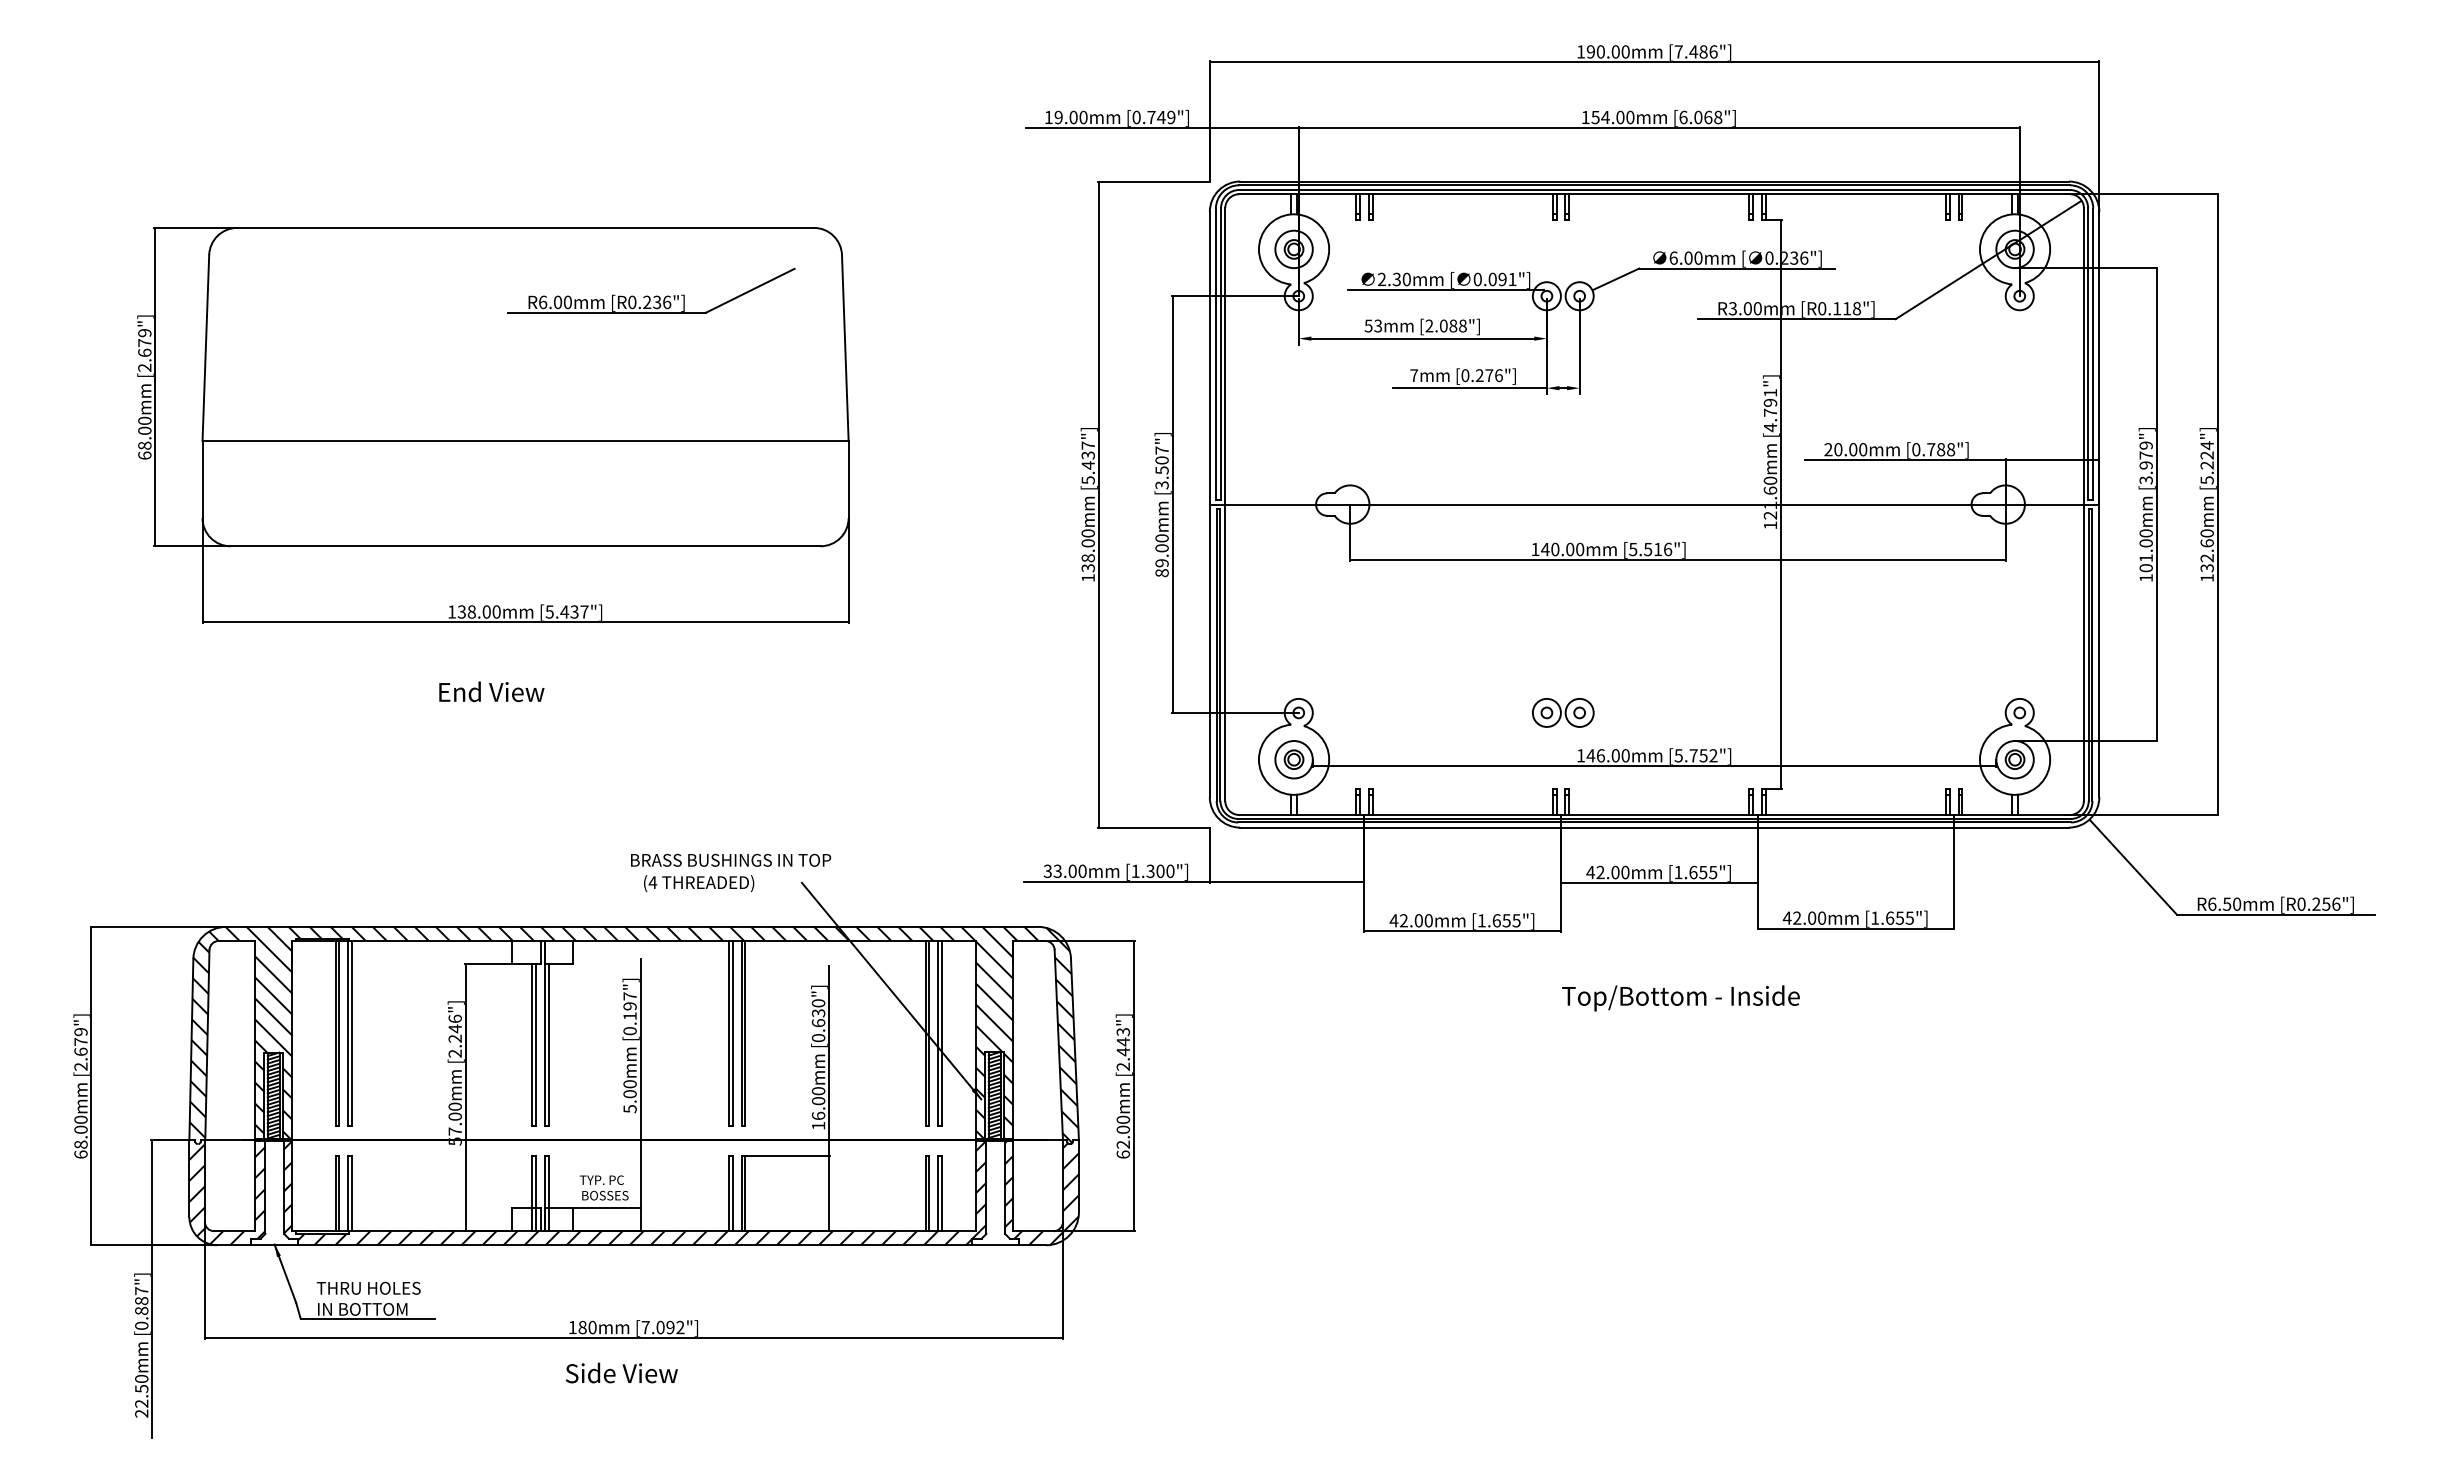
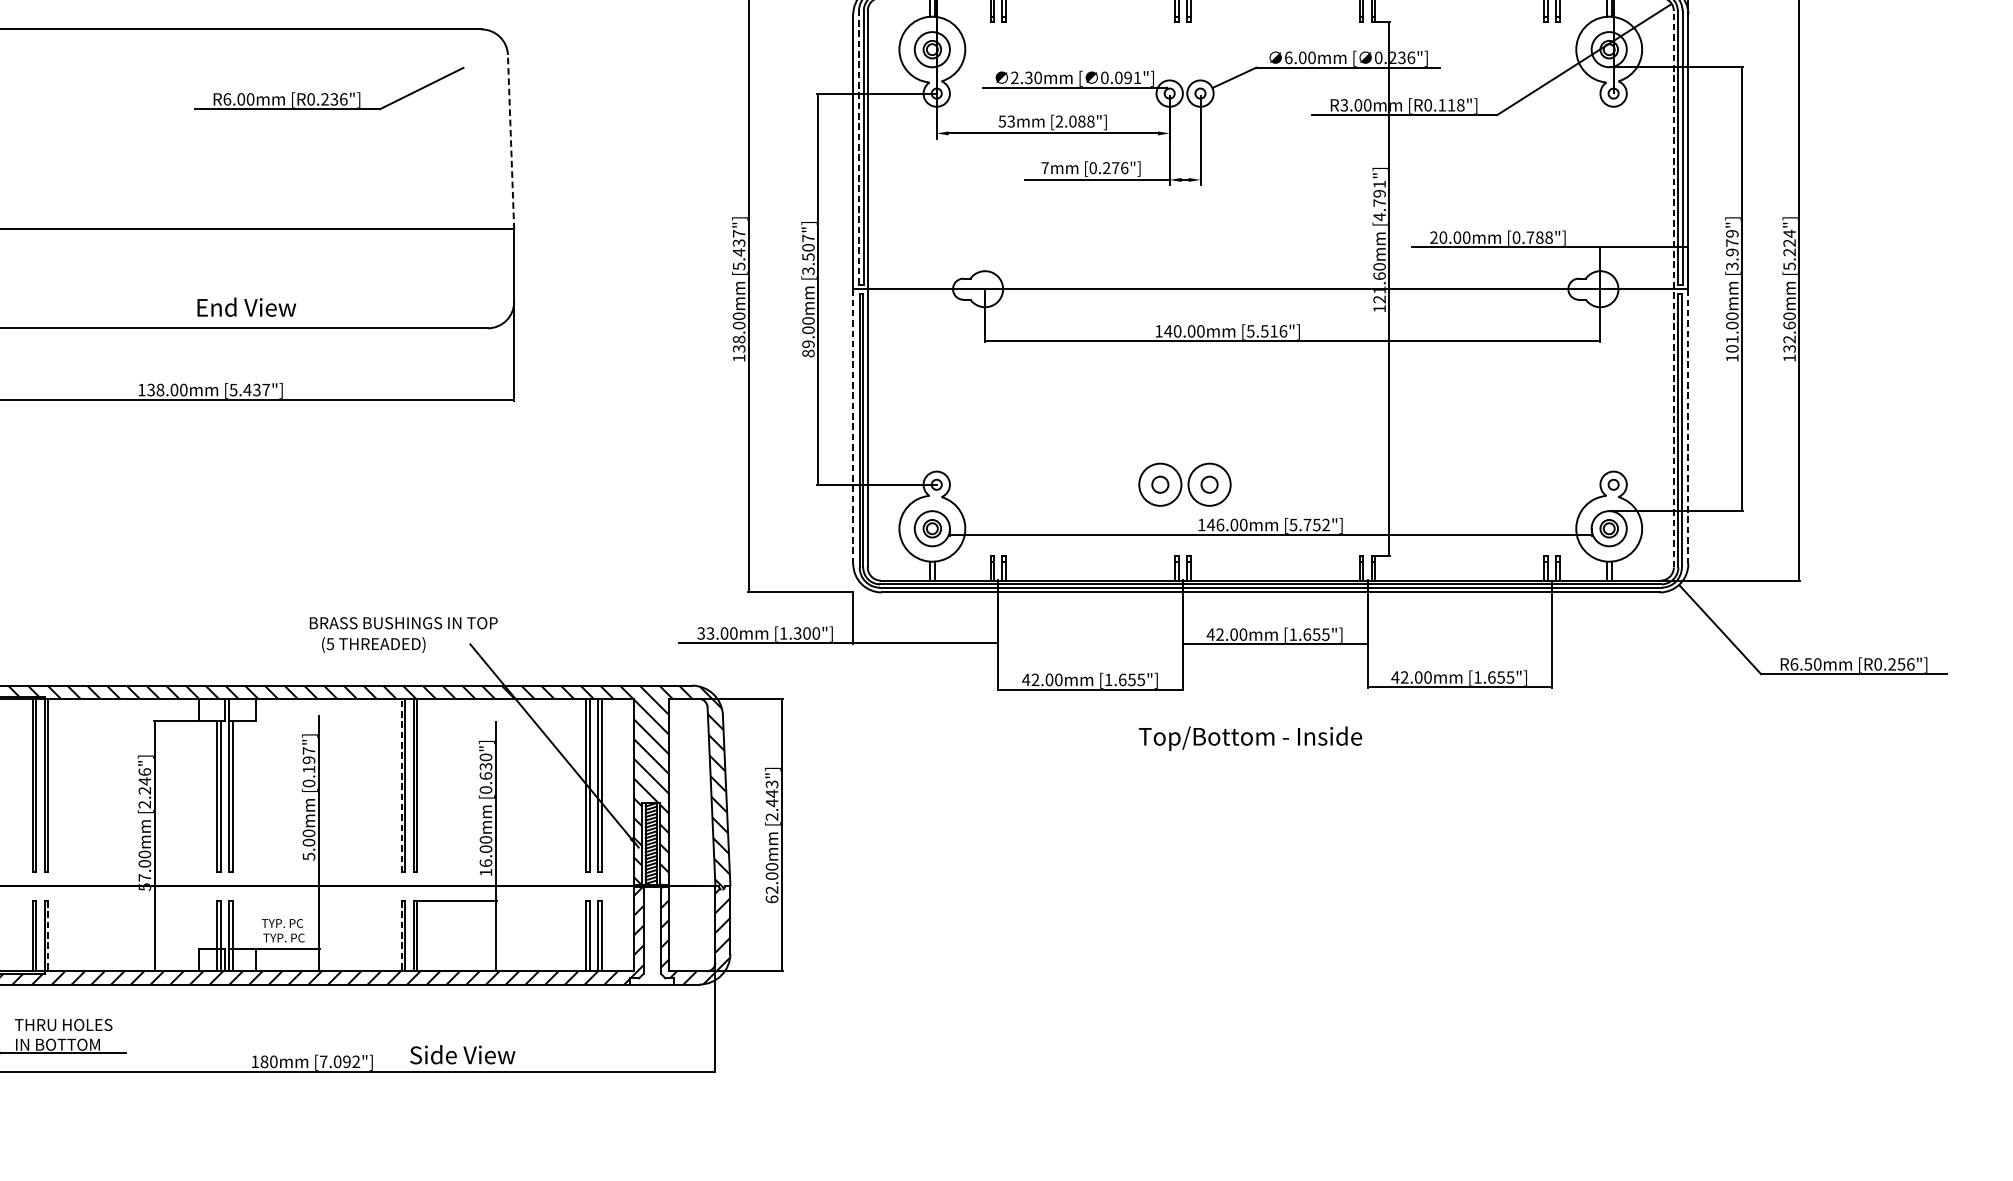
line: (845, 347) -> (511, 141), solid -> dashed
line: (1215, 354) -> (858, 148), solid -> dashed
line: (2083, 504) -> (1673, 289), solid -> dashed
line: (1209, 651) -> (852, 427), solid -> dashed
line: (2099, 651) -> (1688, 427), solid -> dashed
text: (491, 691) -> (246, 306), moved
part: (1563, 712) -> (1185, 484), size x1.6
text: (652, 882) -> (330, 643), (4 -> (5
text: (1680, 998) -> (1250, 738), moved
line: (728, 1032) -> (401, 784), solid -> dashed
line: (352, 1194) -> (48, 936), solid -> dashed
line: (728, 1194) -> (401, 936), solid -> dashed
text: (604, 1195) -> (284, 937), BOSSES -> TYP. PC
text: (621, 1372) -> (462, 1054), moved

